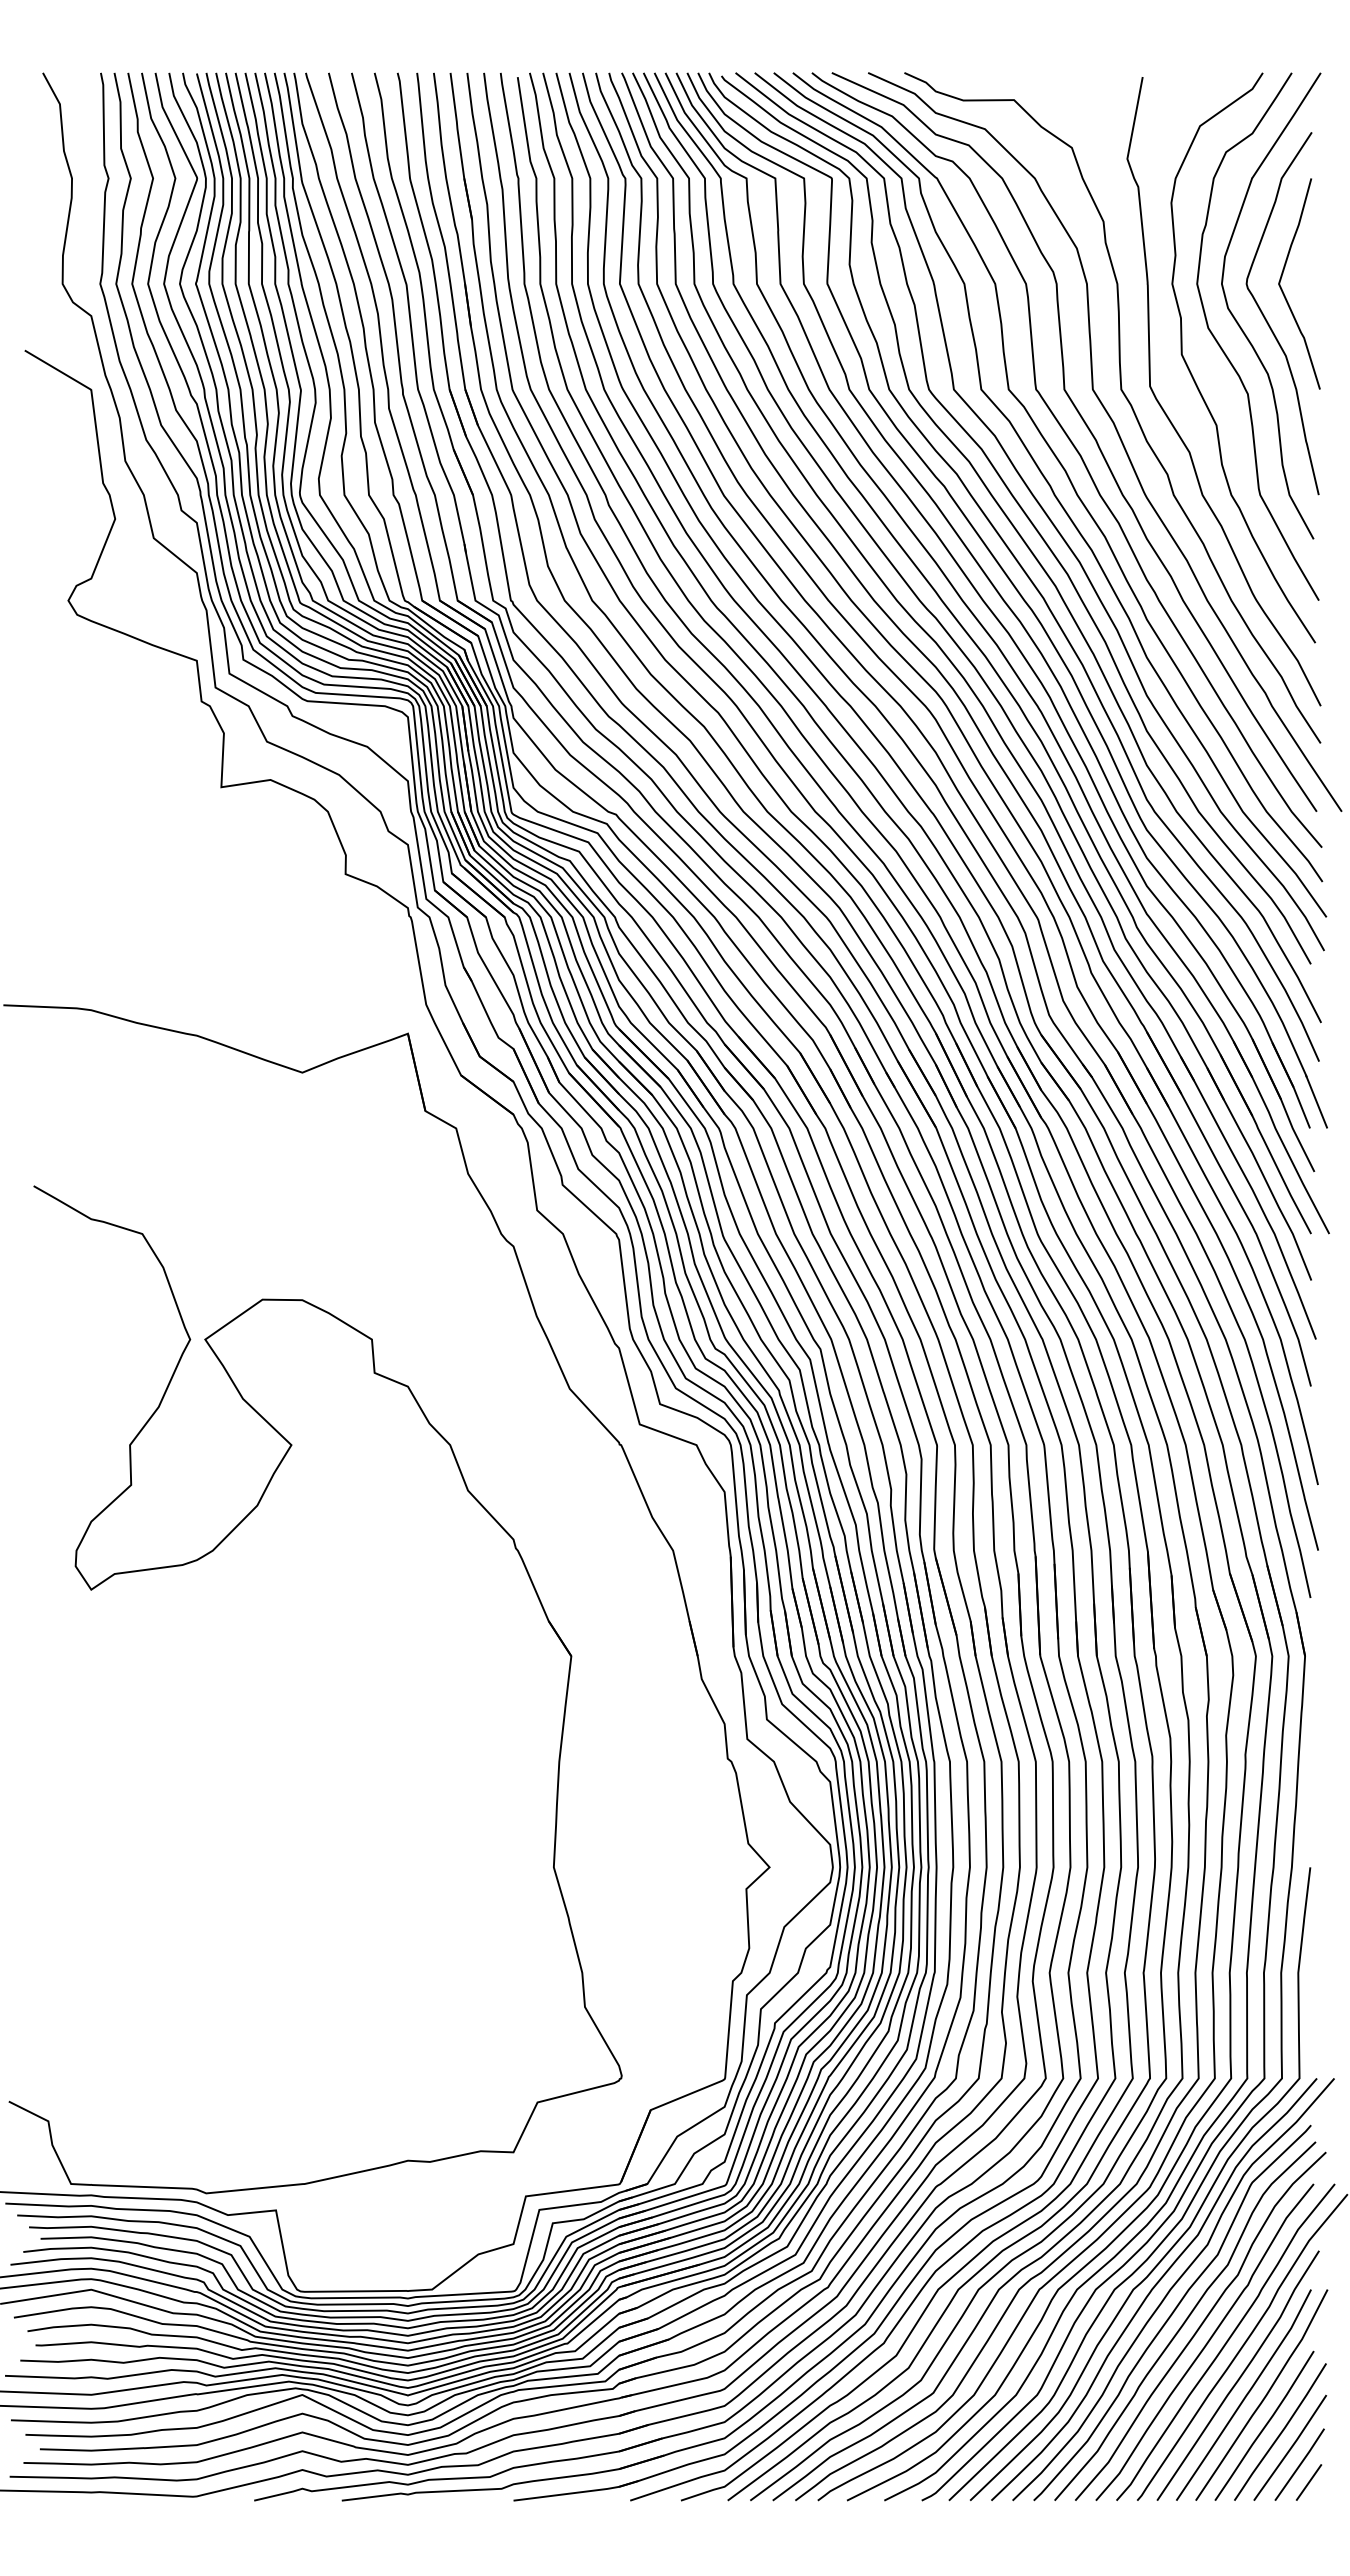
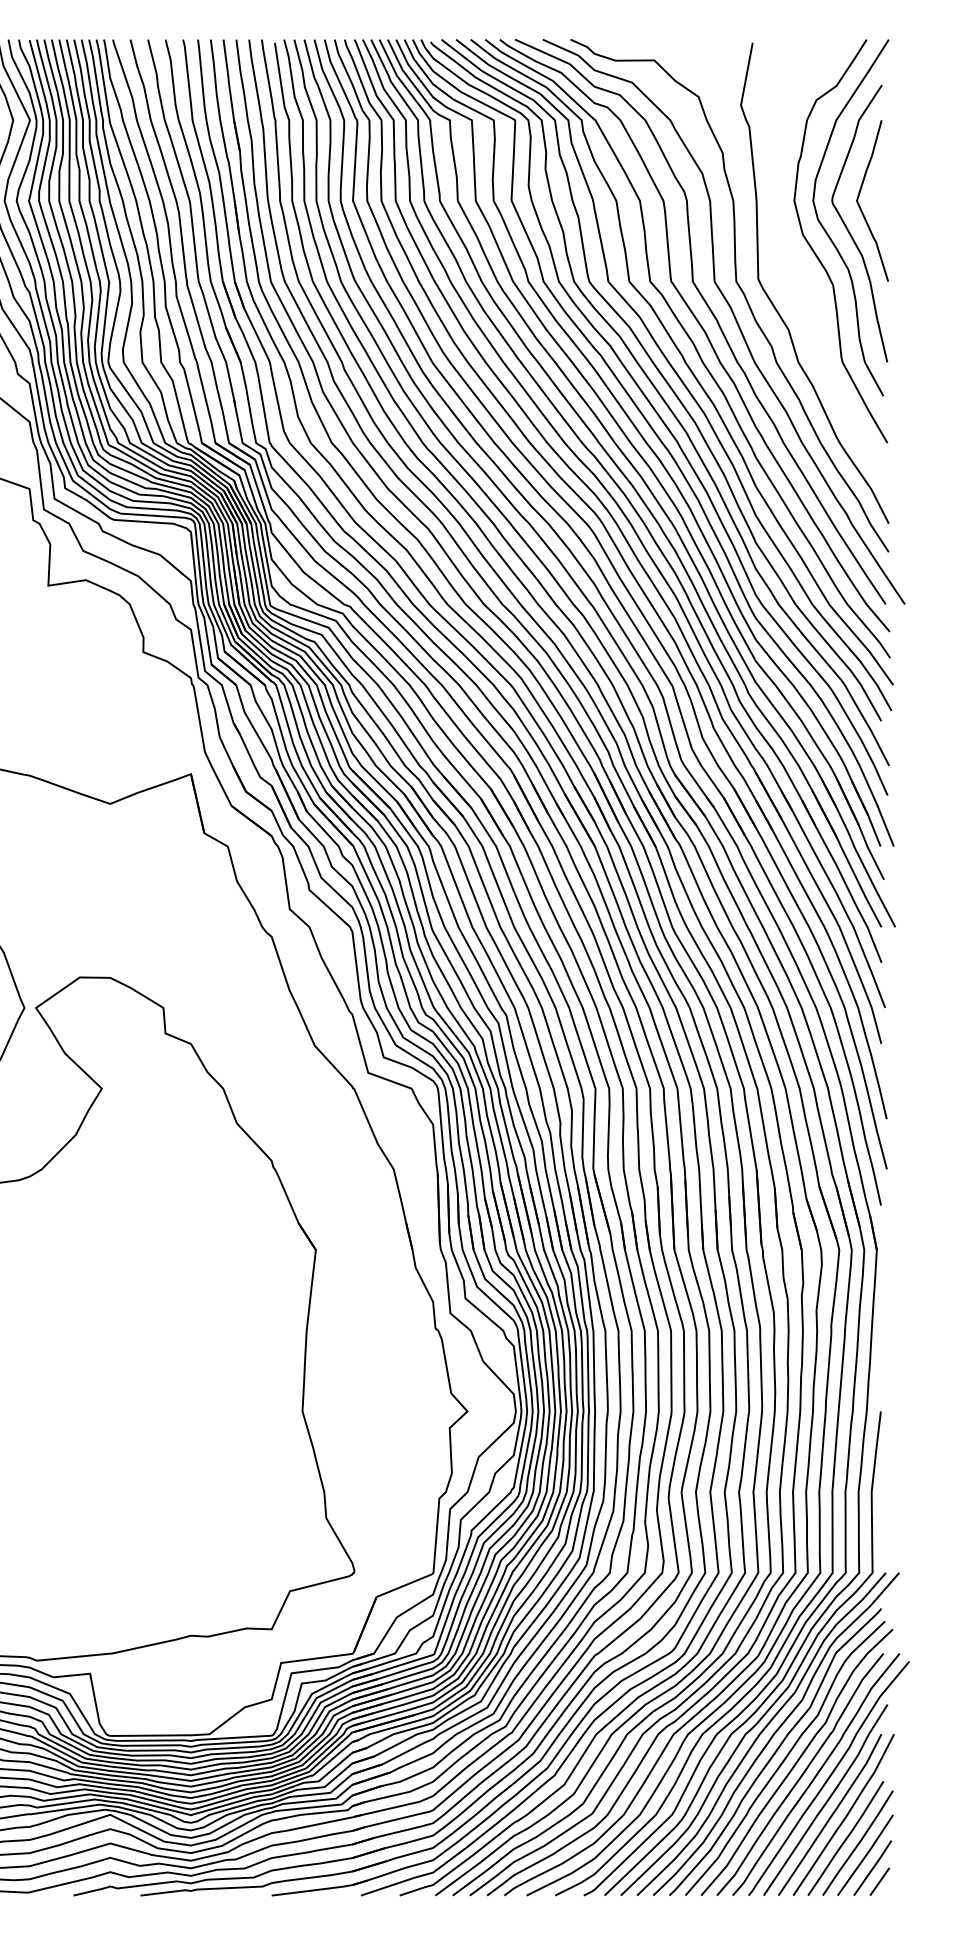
curve: (1195, 380) -> (793, 274), removed

